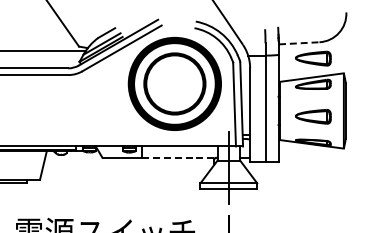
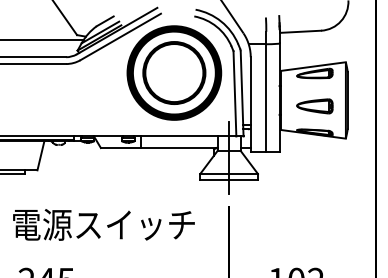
line: (299, 43) -> (300, 31), dashed -> solid
part: (312, 58) -> (314, 47), removed
line: (179, 158) -> (179, 148), dashed -> solid

